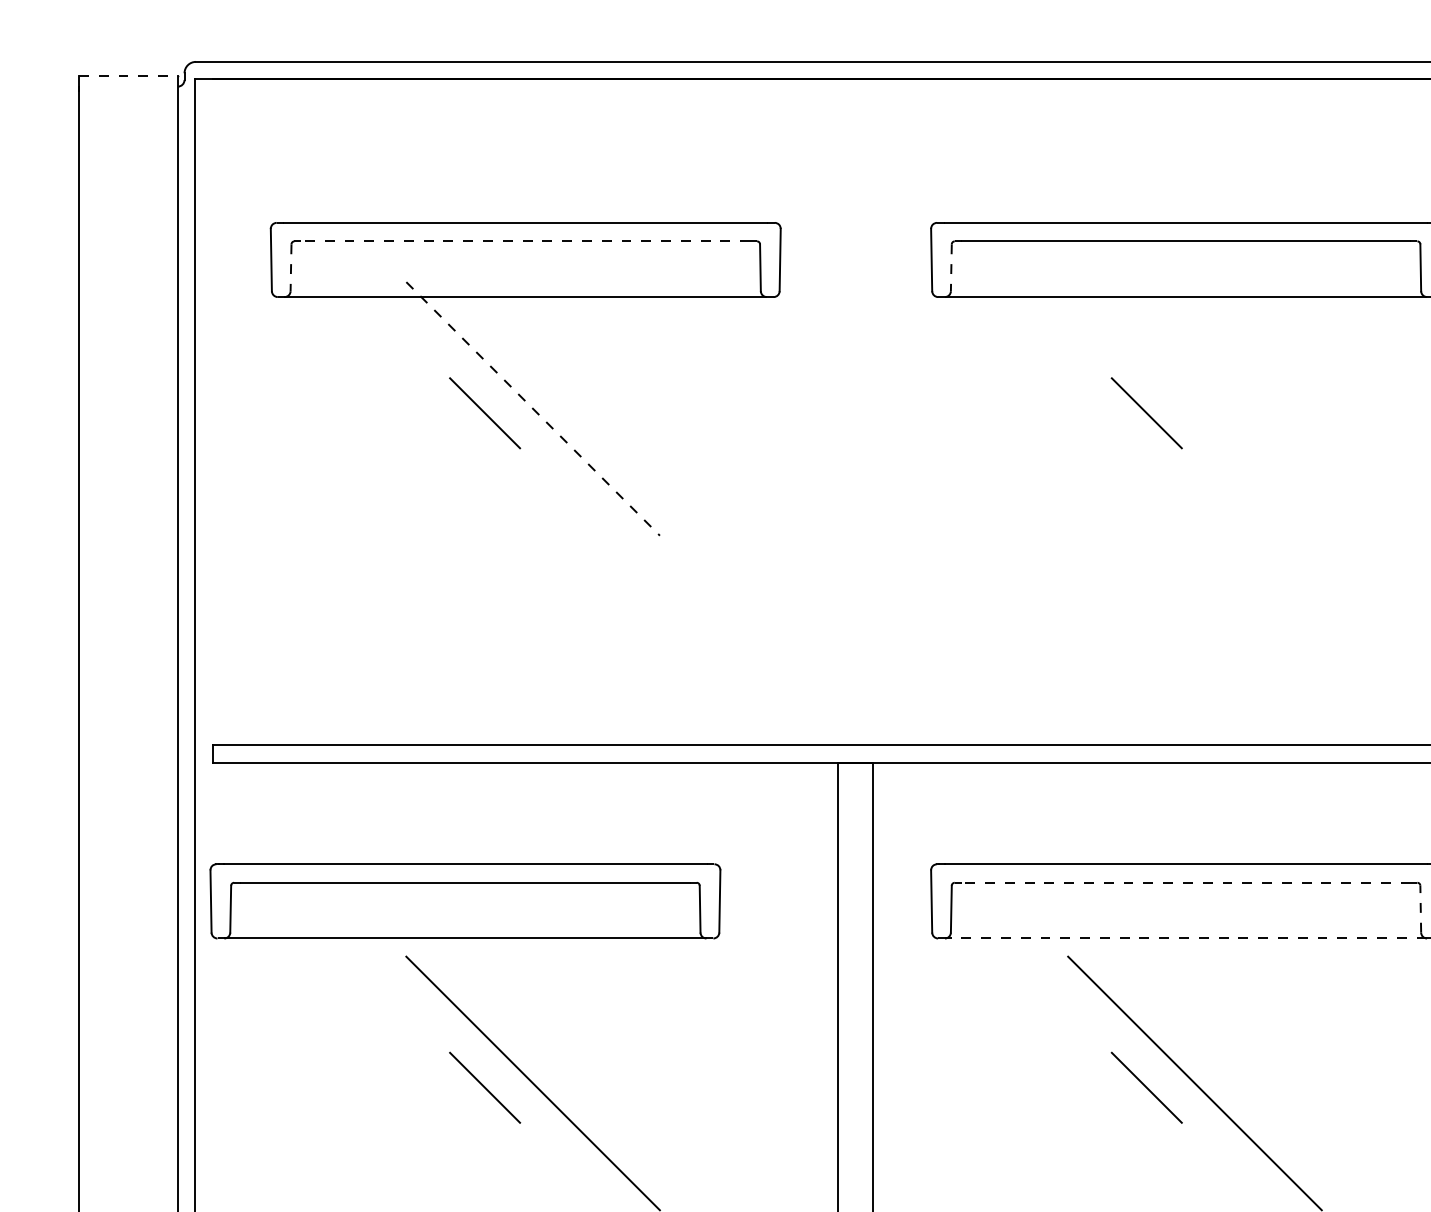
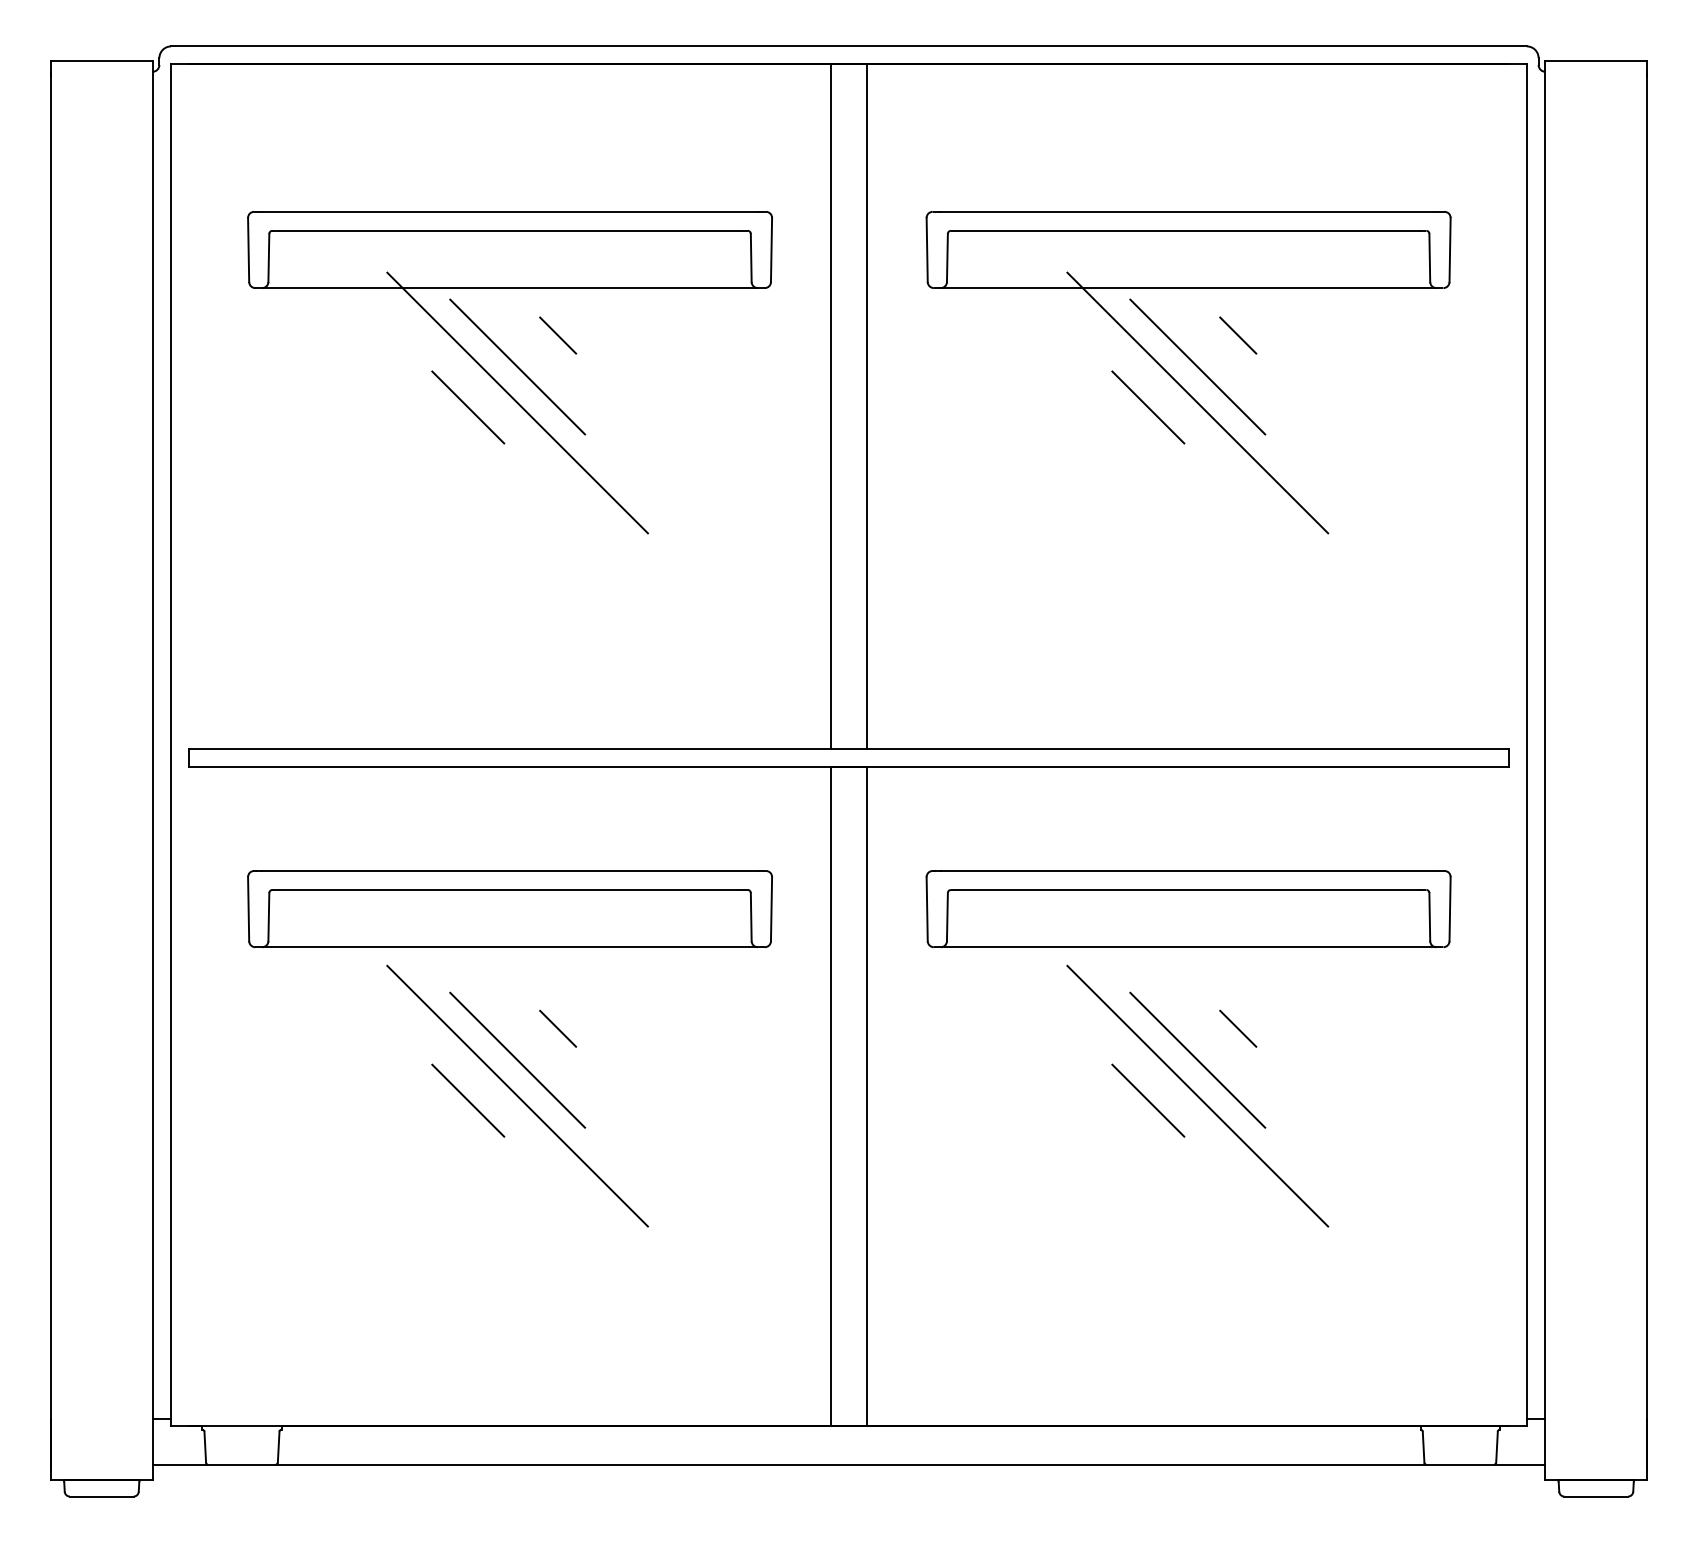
line: (128, 76) -> (101, 61), dashed -> solid
line: (526, 241) -> (510, 230), dashed -> solid
line: (290, 268) -> (268, 258), dashed -> solid
line: (951, 268) -> (947, 258), dashed -> solid
line: (572, 343) -> (558, 335), added
line: (1234, 343) -> (1238, 335), added
line: (532, 373) -> (517, 366), added
line: (1194, 373) -> (1197, 366), added
line: (1194, 408) -> (1197, 402), added
line: (533, 409) -> (518, 403), dashed -> solid
line: (837, 412) -> (830, 406), added
line: (873, 412) -> (867, 406), added
line: (1185, 882) -> (1188, 889), dashed -> solid
part: (464, 901) -> (509, 909), moved
line: (1420, 908) -> (1429, 916), dashed -> solid
line: (1185, 938) -> (1188, 947), dashed -> solid
line: (572, 1017) -> (558, 1028), added
line: (1234, 1017) -> (1238, 1028), added
line: (532, 1047) -> (517, 1059), added
line: (1194, 1047) -> (1197, 1059), added

